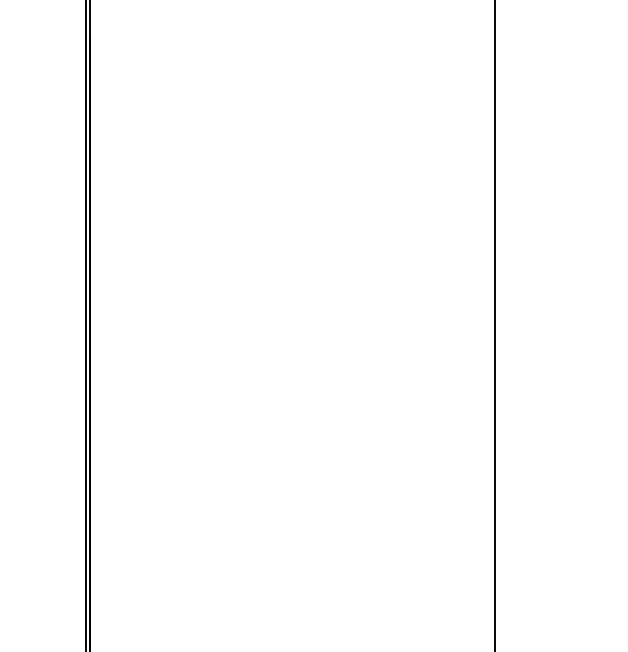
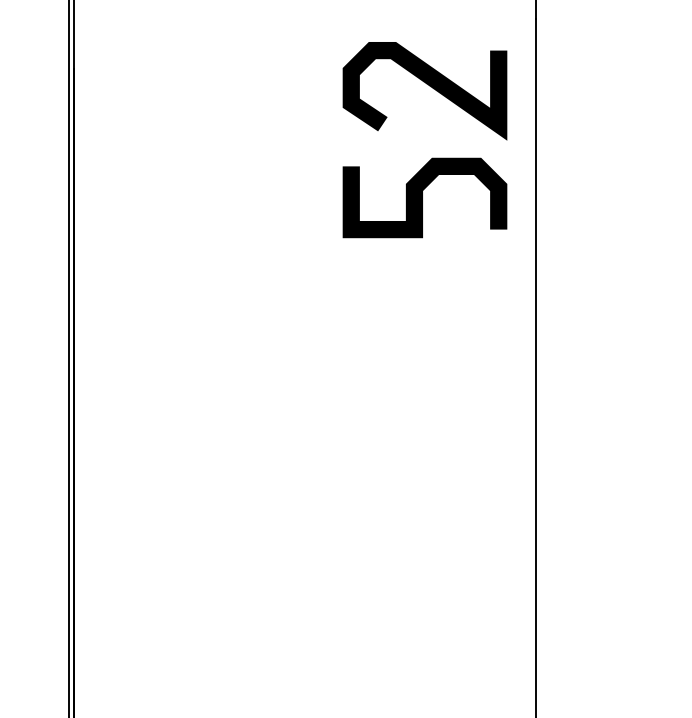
curve: (399, 53) -> (426, 84), added
curve: (396, 152) -> (423, 197), added

